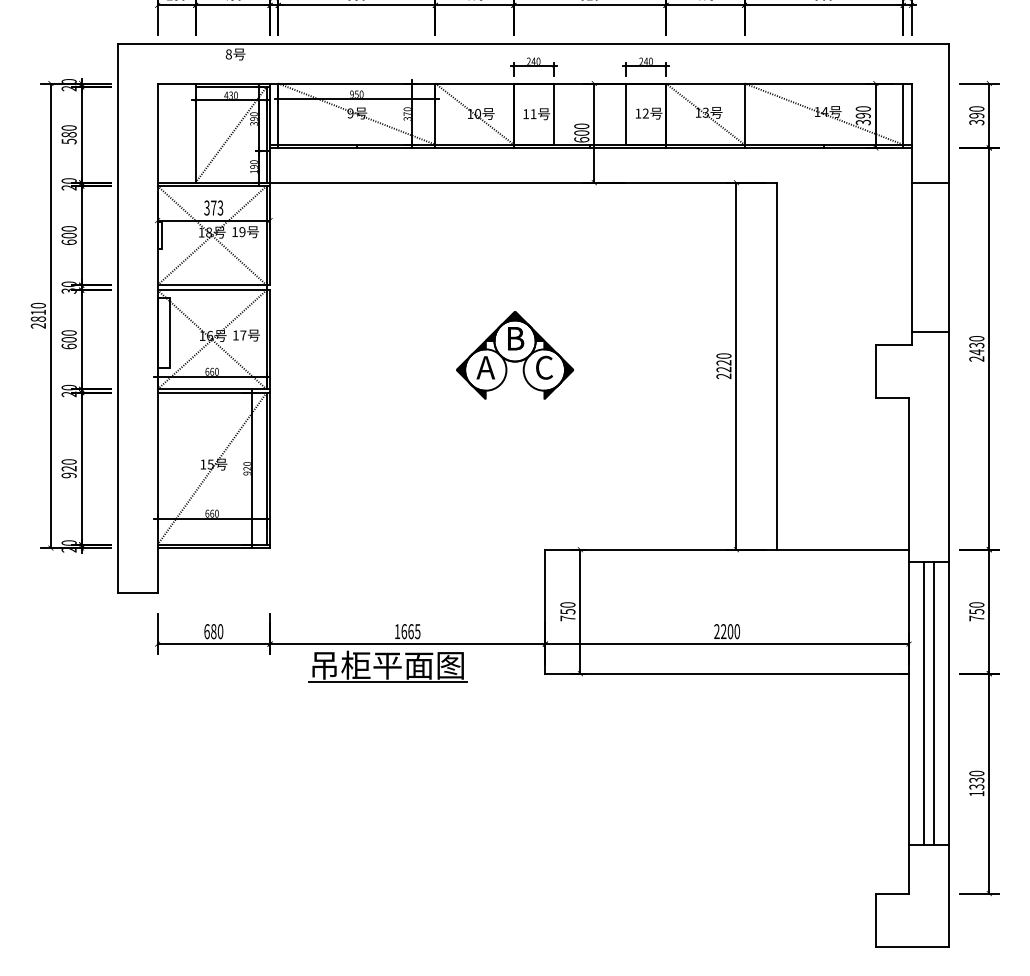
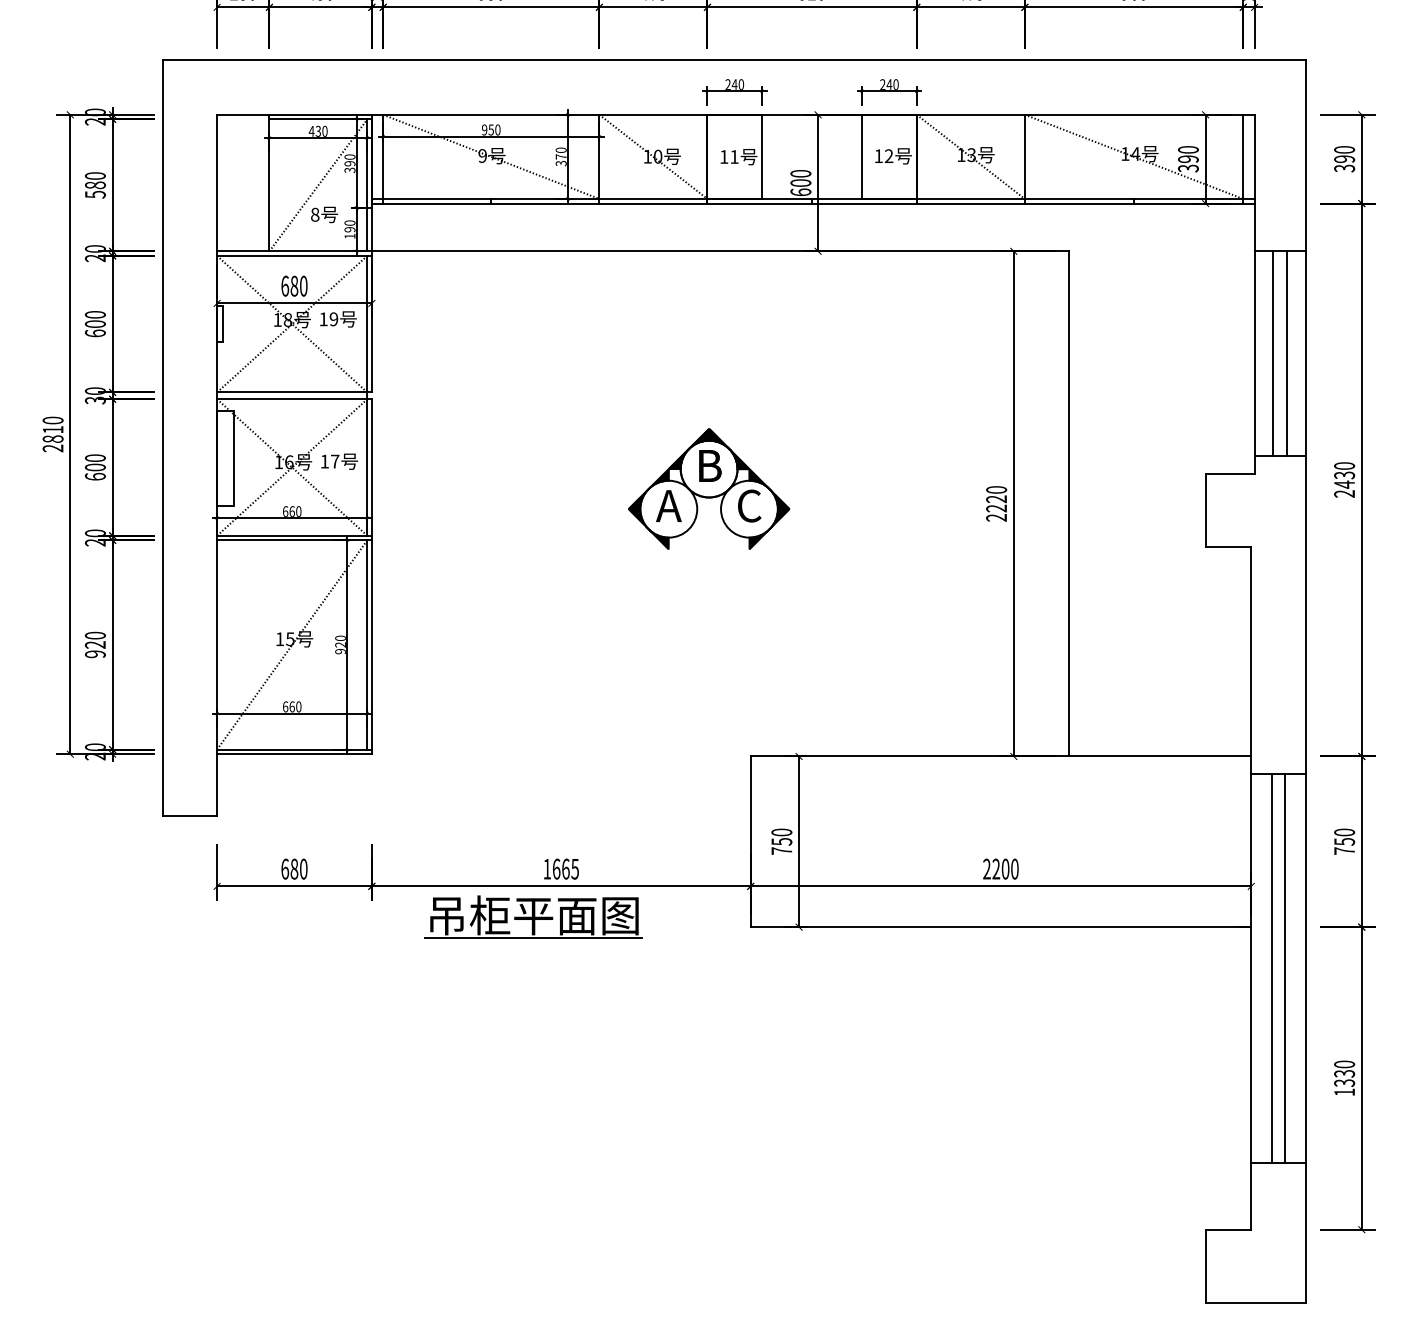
text: (235, 54) -> (324, 214), moved
text: (213, 207) -> (294, 285), 373 -> 680
line: (925, 256) -> (1273, 353), added
line: (935, 256) -> (1287, 353), added

